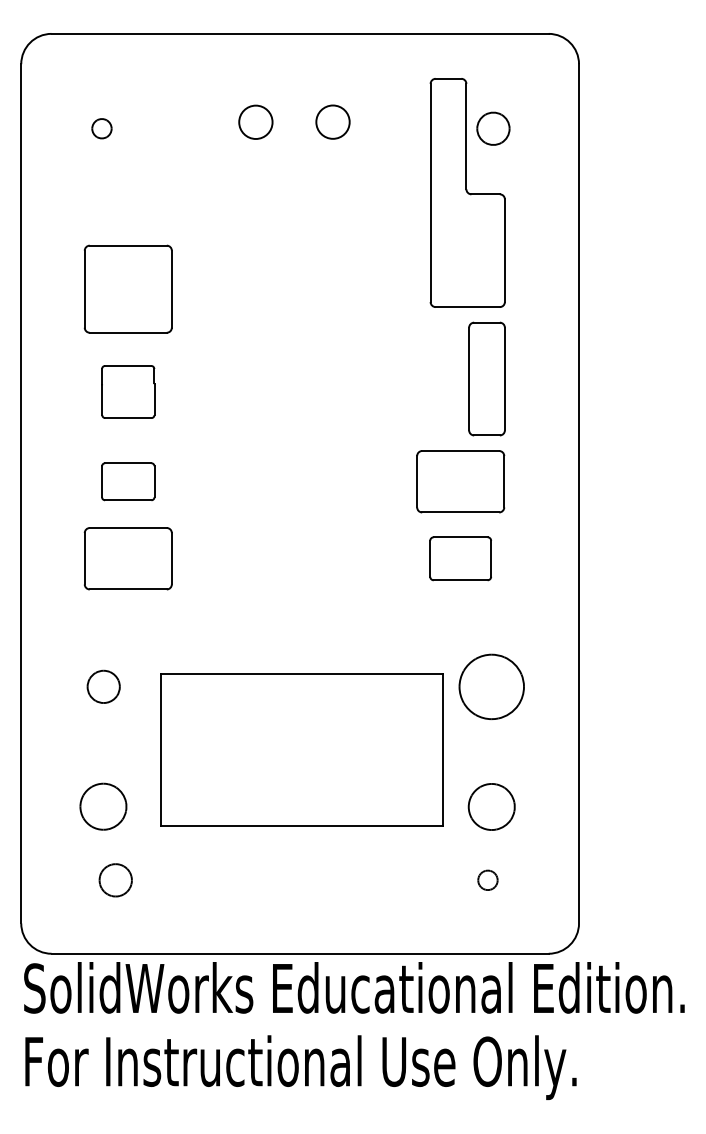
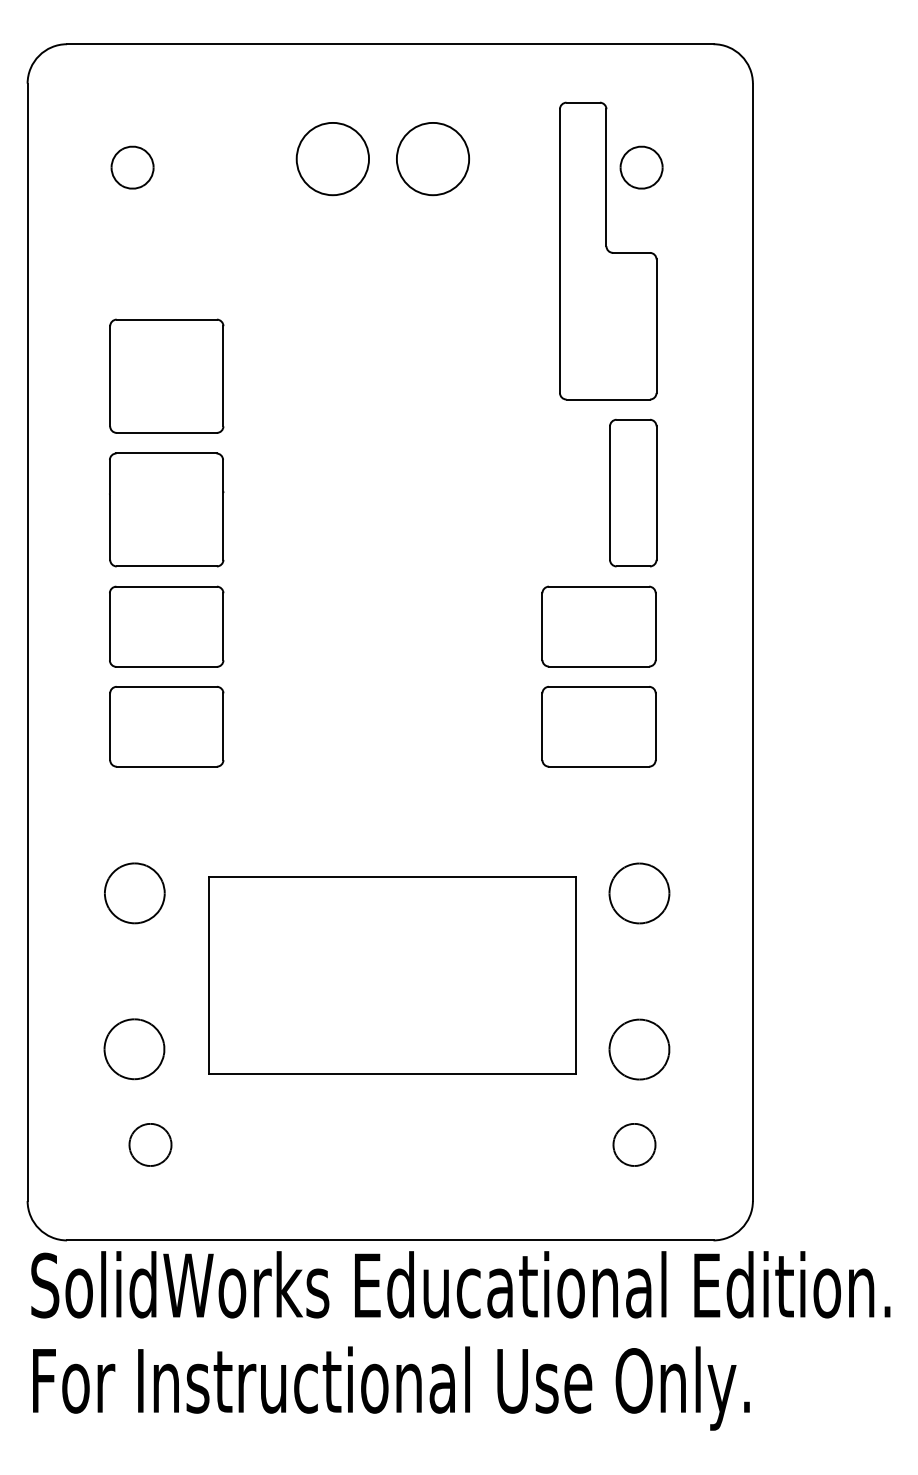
circle: (332, 121) -> (432, 158), size x1.67
circle: (255, 122) -> (332, 159), size x1.67
part: (101, 128) -> (132, 167), size x1.67
part: (128, 391) -> (166, 509), size x1.67
part: (128, 481) -> (166, 626), size x1.67
part: (460, 558) -> (598, 726), size x1.43
part: (103, 686) -> (134, 893), size x1.43
part: (491, 686) -> (639, 893), size x0.71
part: (487, 879) -> (634, 1144), size x1.67

